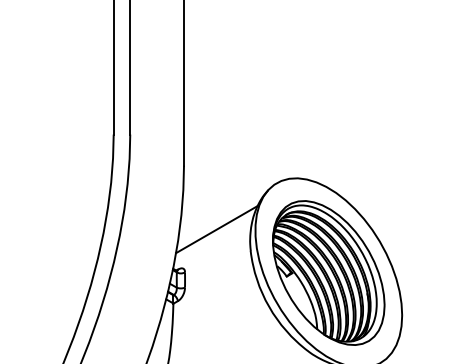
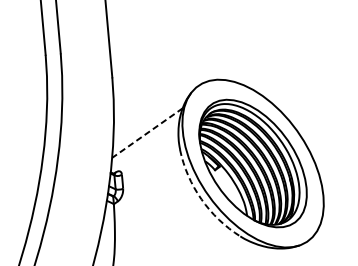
line: (216, 229) -> (147, 133), solid -> dashed
arc: (269, 306) -> (201, 198), solid -> dashed

